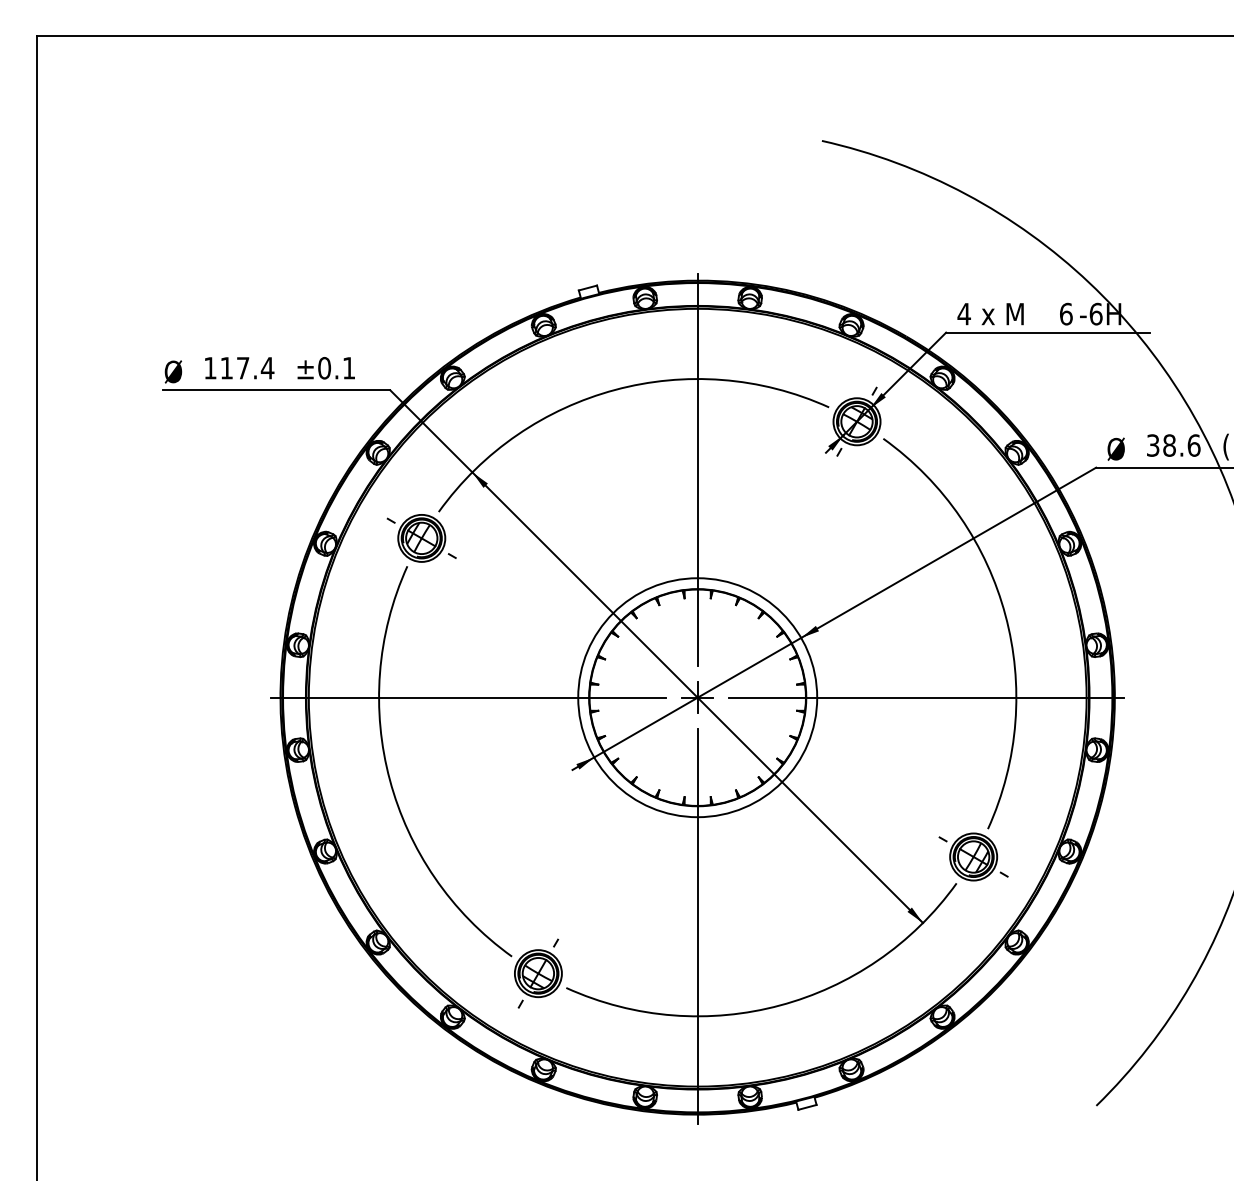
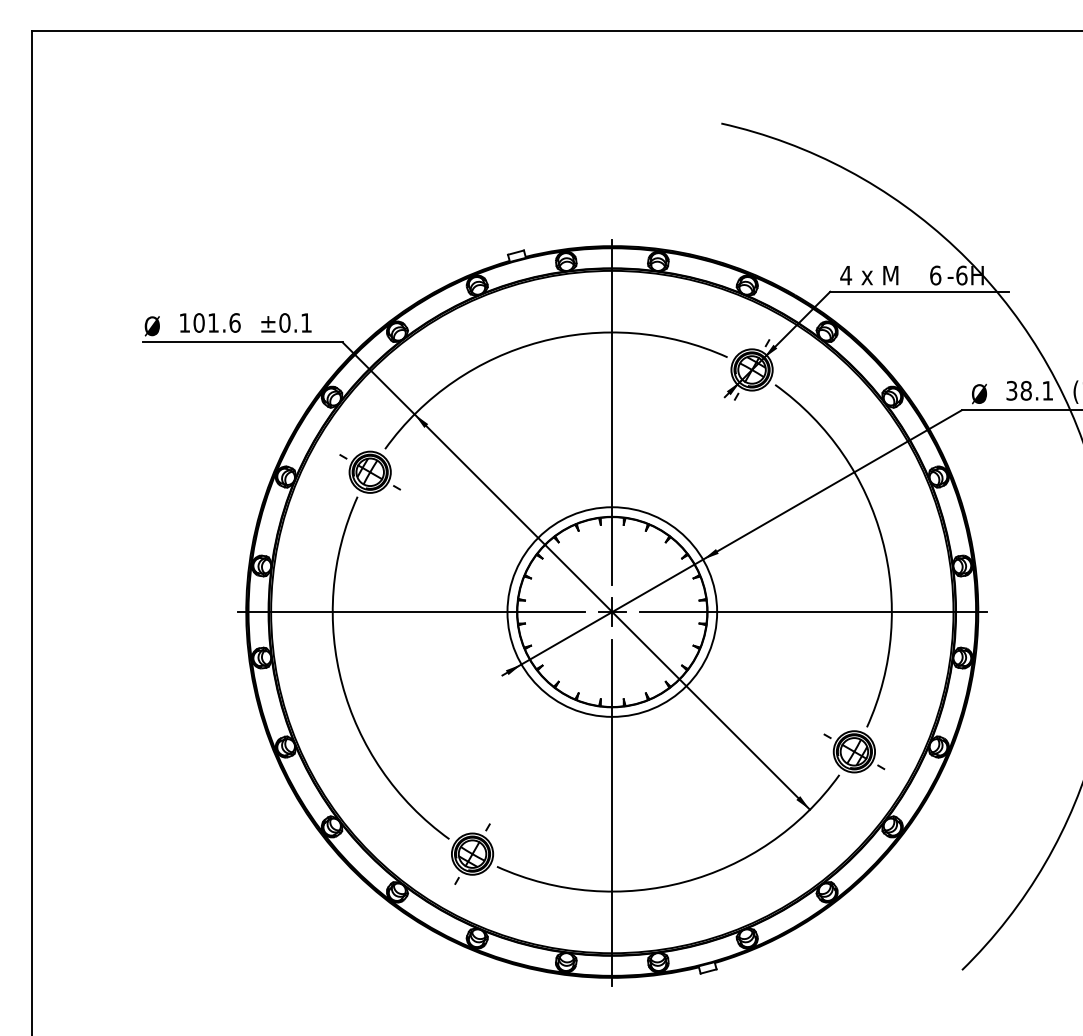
text: (246, 367) -> (216, 322), 117.4 -> 101.6
text: (1193, 445) -> (1047, 390), 38.6 -> 38.1

